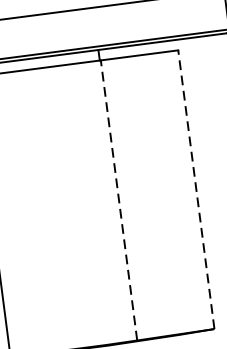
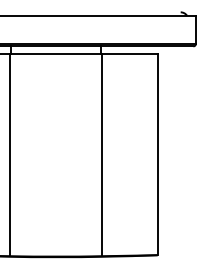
line: (195, 189) -> (157, 154), dashed -> solid
line: (118, 199) -> (101, 154), dashed -> solid

